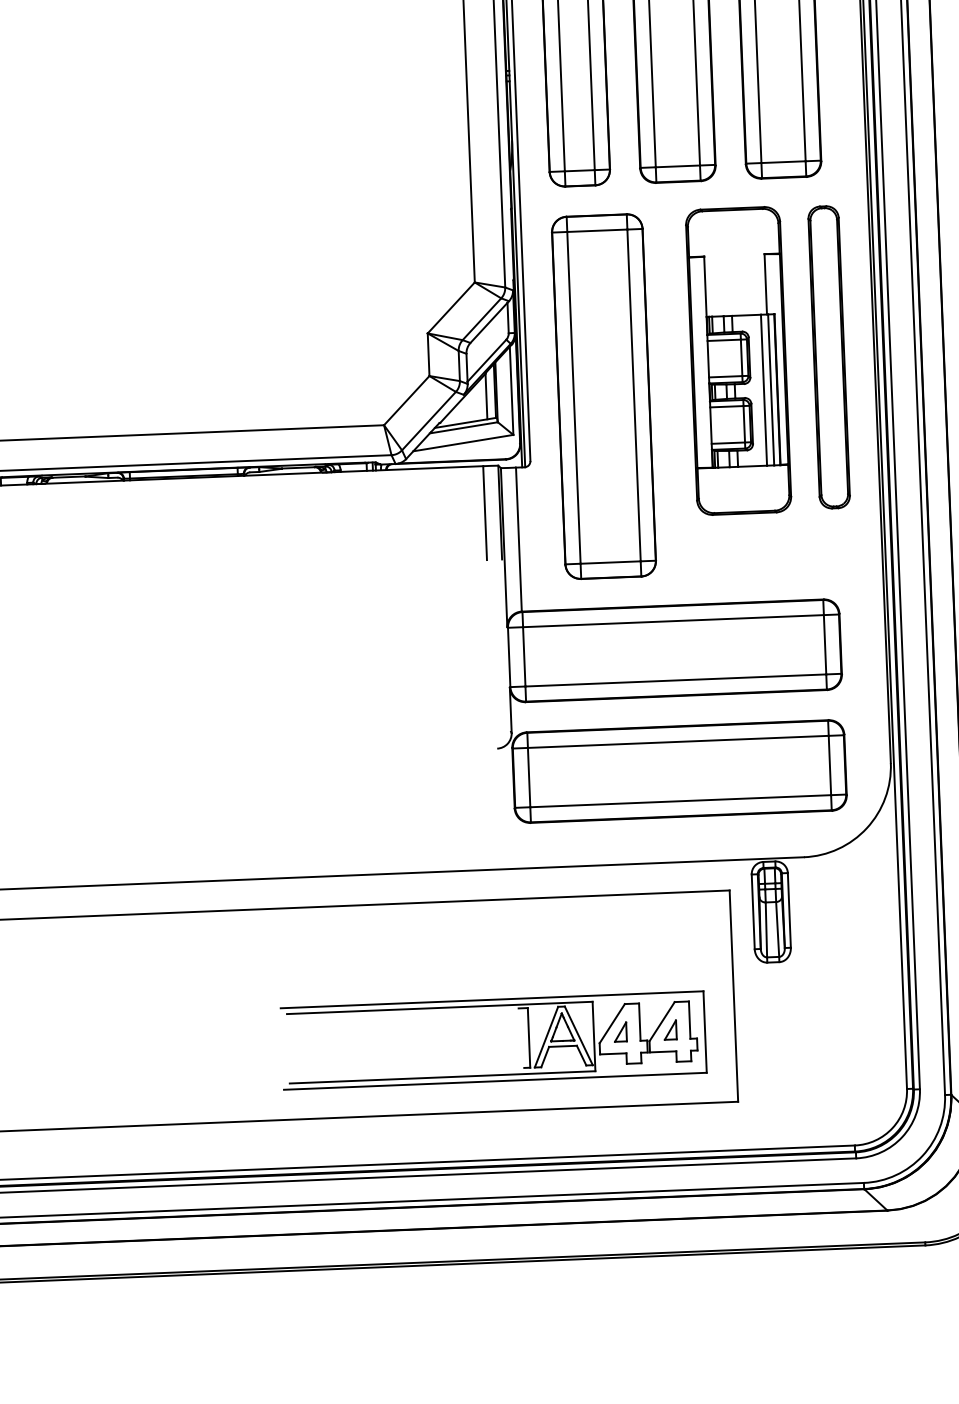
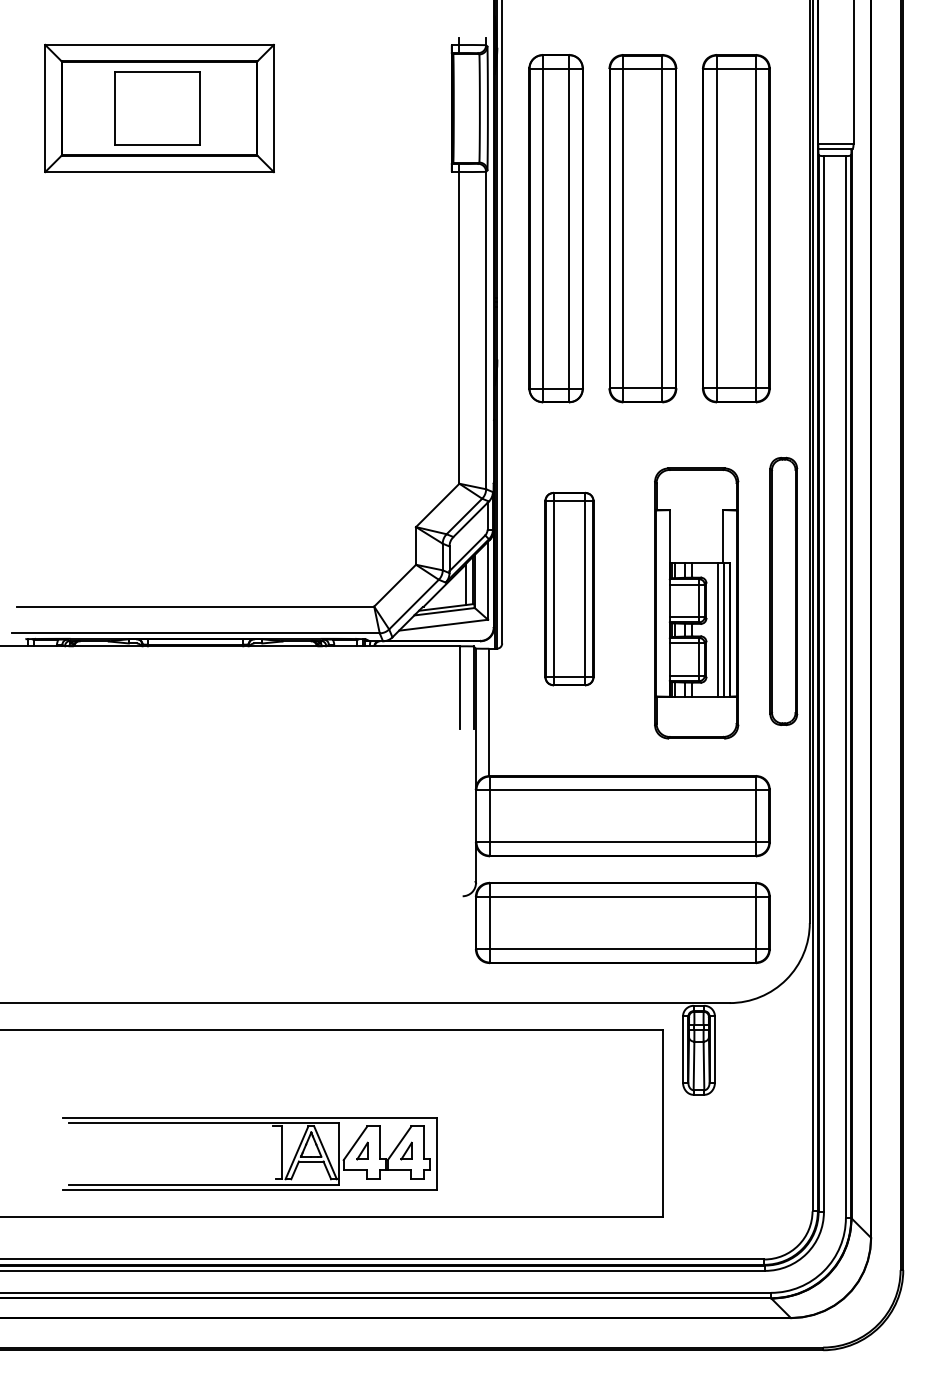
part: (828, 357) -> (783, 591), moved
part: (738, 361) -> (696, 603), moved
part: (603, 395) -> (569, 588), size x0.6
part: (491, 1006) -> (249, 1123), moved

